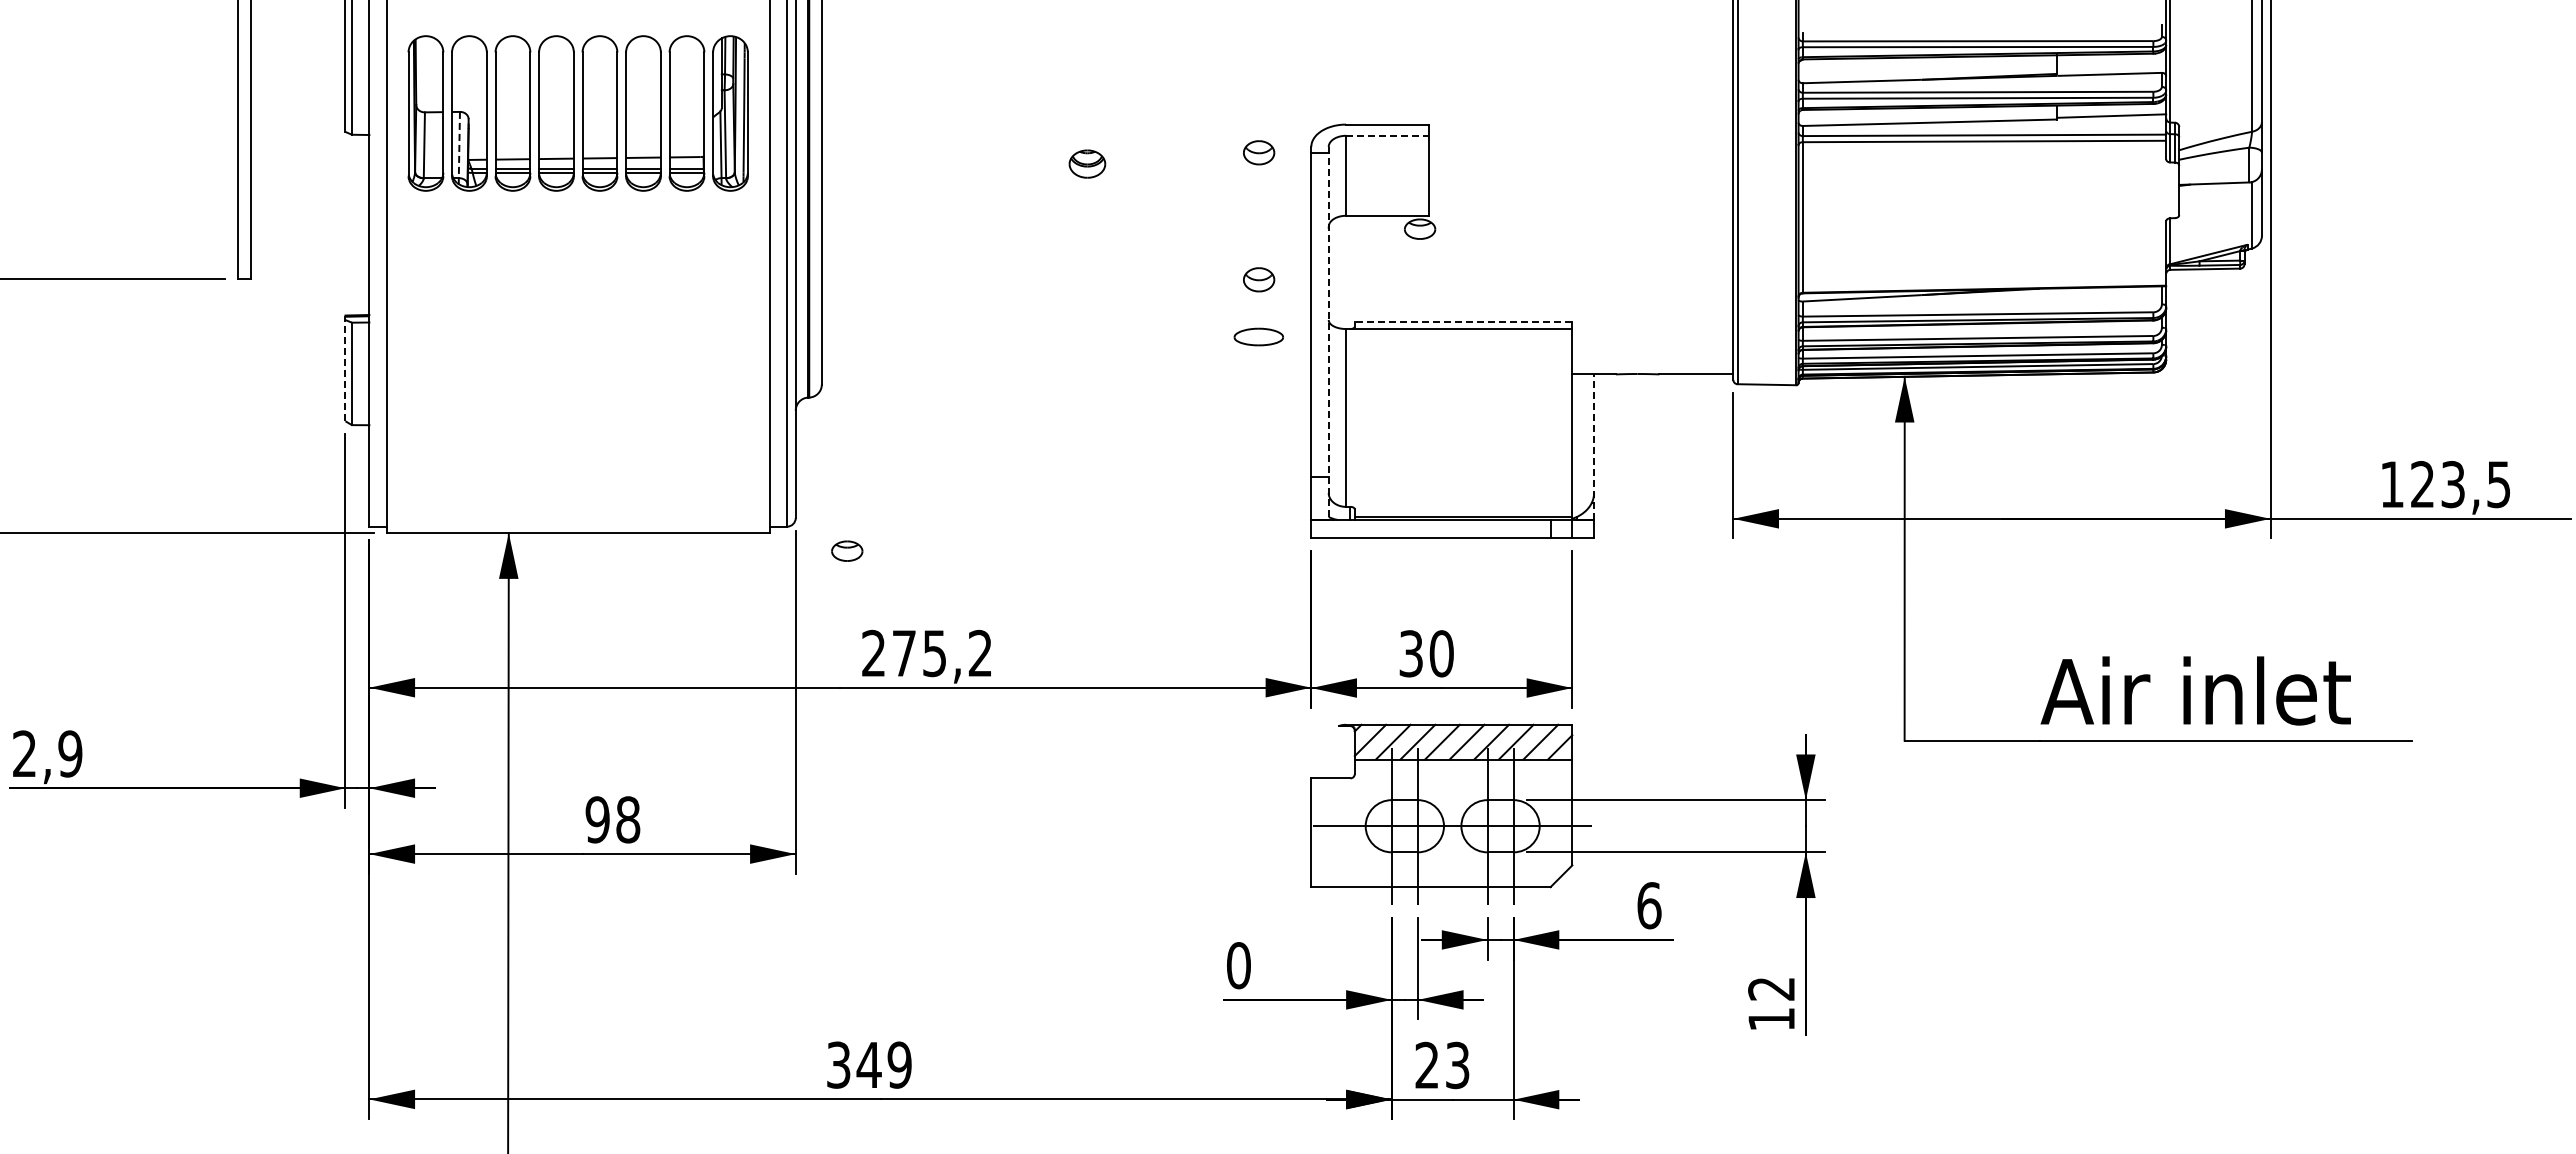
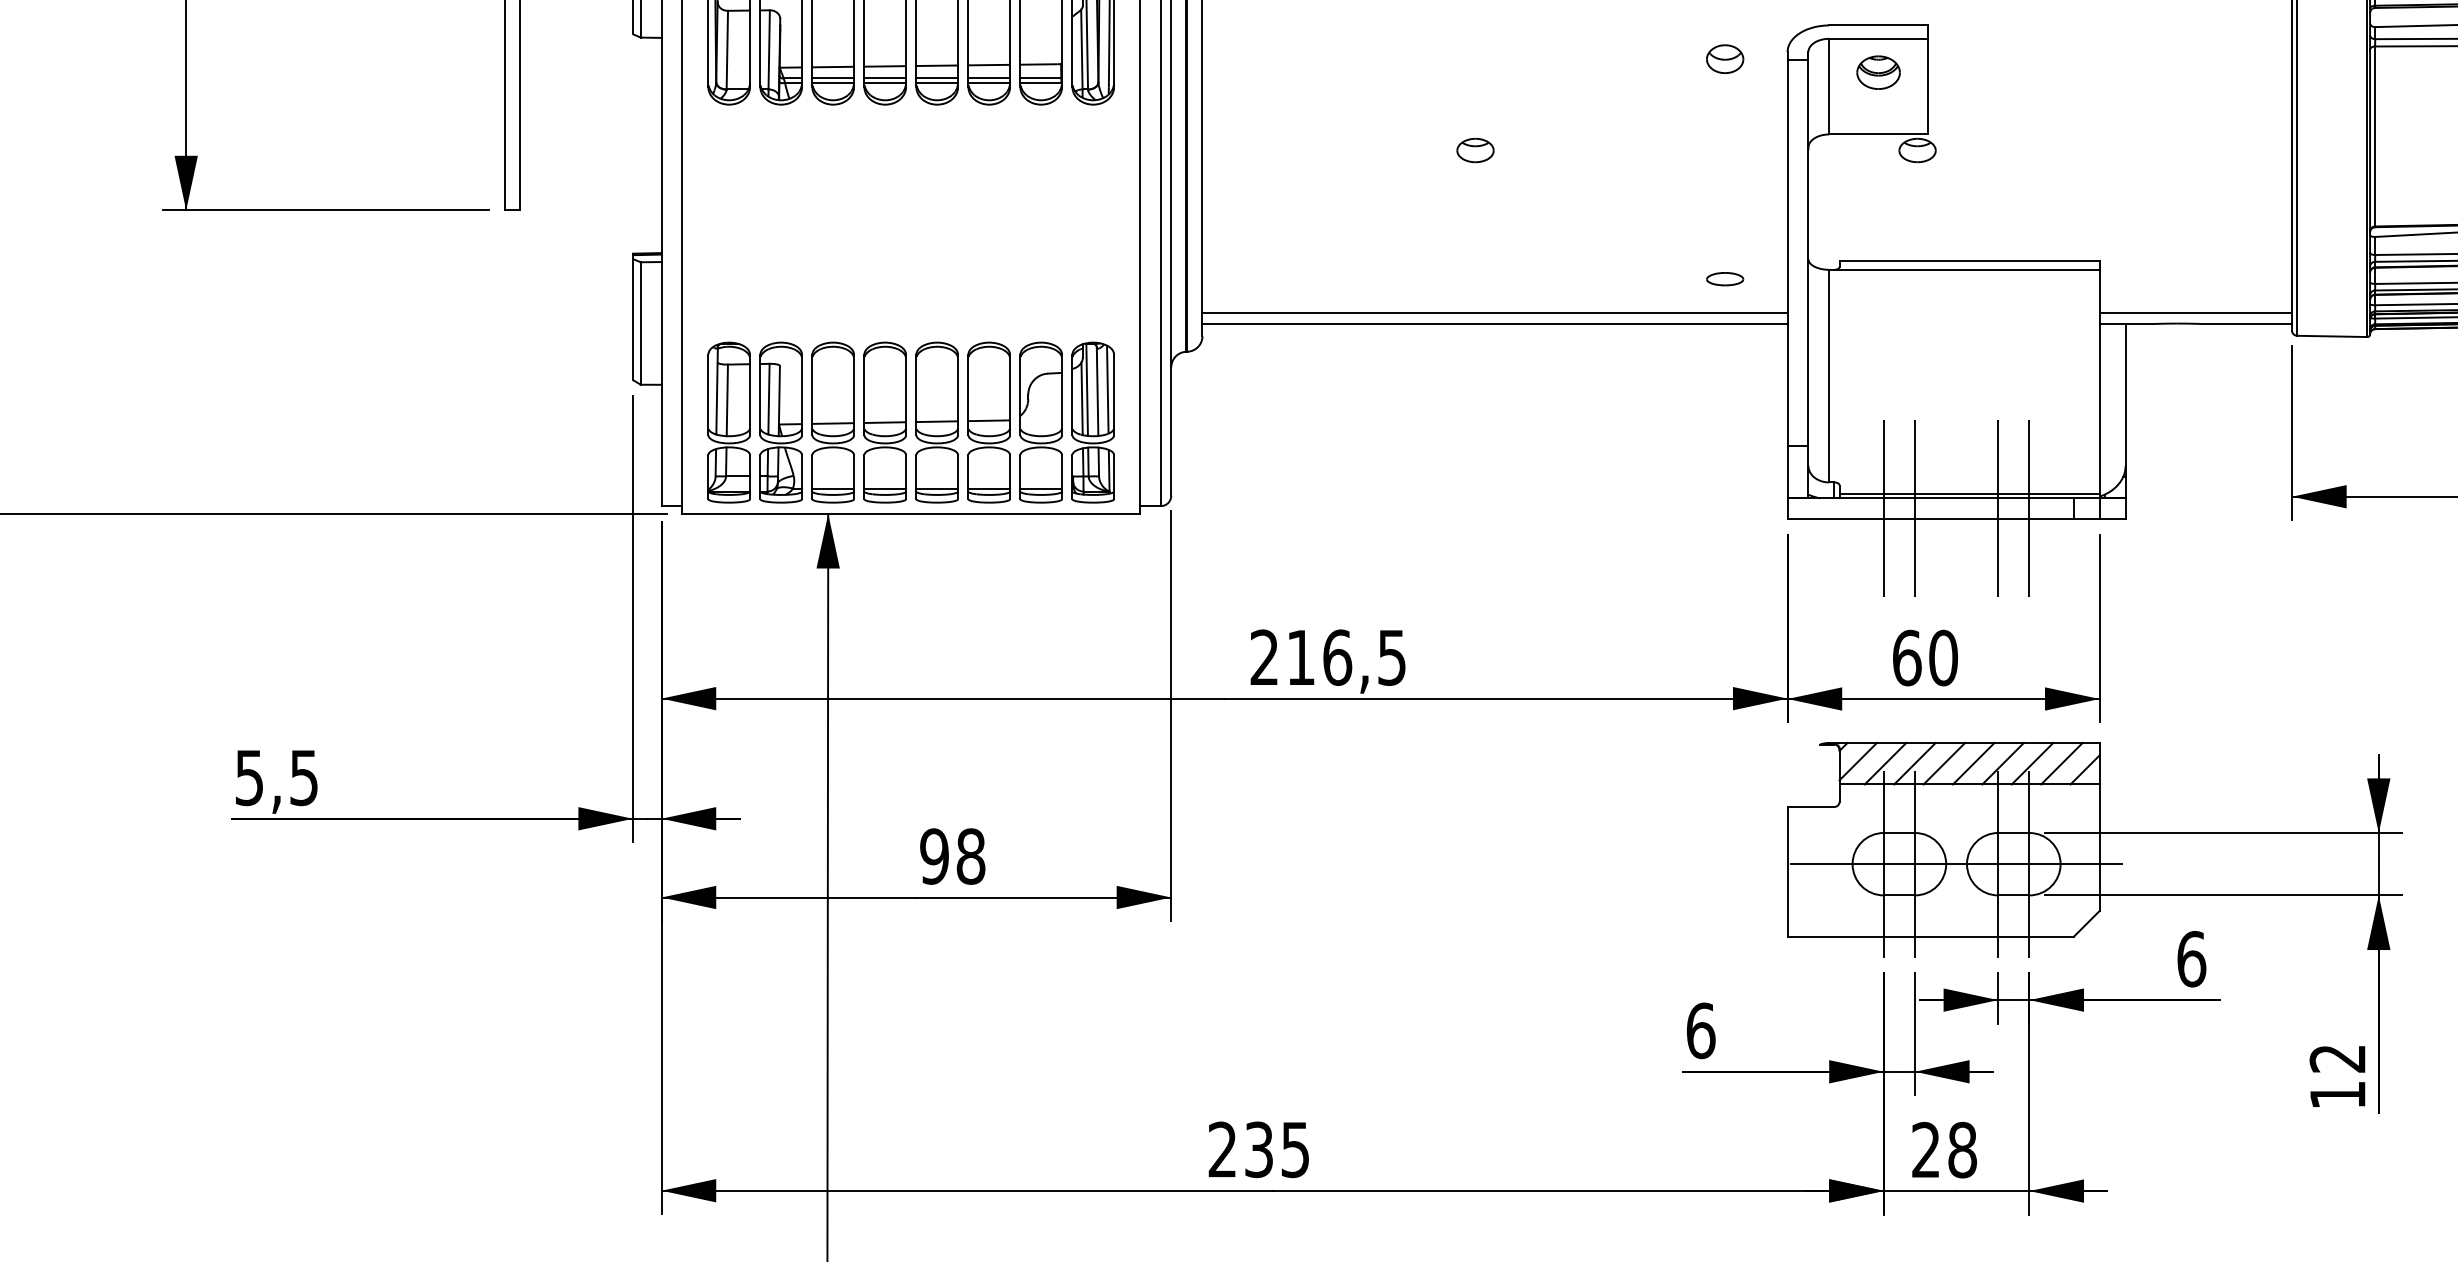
line: (1387, 135) -> (1878, 38), dashed -> solid
line: (459, 145) -> (769, 50), dashed -> solid
part: (1087, 163) -> (1878, 71), moved
part: (1259, 279) -> (1725, 210), removed
line: (1463, 322) -> (1969, 262), dashed -> solid
line: (1328, 333) -> (1808, 275), dashed -> solid
part: (1259, 336) -> (1725, 278), size x0.62
line: (1066, 364) -> (1494, 312), added
line: (1652, 364) -> (2195, 312), added
line: (345, 368) -> (633, 317), dashed -> solid
line: (1066, 374) -> (1494, 324), added
line: (1594, 447) -> (2126, 411), dashed -> solid
part: (577, 456) -> (910, 422), added
line: (1391, 528) -> (1883, 508), added
line: (1417, 528) -> (1914, 508), added
line: (1487, 528) -> (1998, 508), added
line: (1513, 528) -> (2029, 508), added
part: (847, 550) -> (1475, 149), moved
text: (942, 653) -> (1346, 657), 275,2 -> 216,5
text: (1411, 653) -> (1907, 657), 30 -> 60
text: (47, 753) -> (276, 777), 2,9 -> 5,5
text: (1239, 965) -> (1701, 1030), 0 -> 6
text: (869, 1064) -> (1259, 1149), 349 -> 235
text: (1457, 1065) -> (1962, 1150), 23 -> 28

